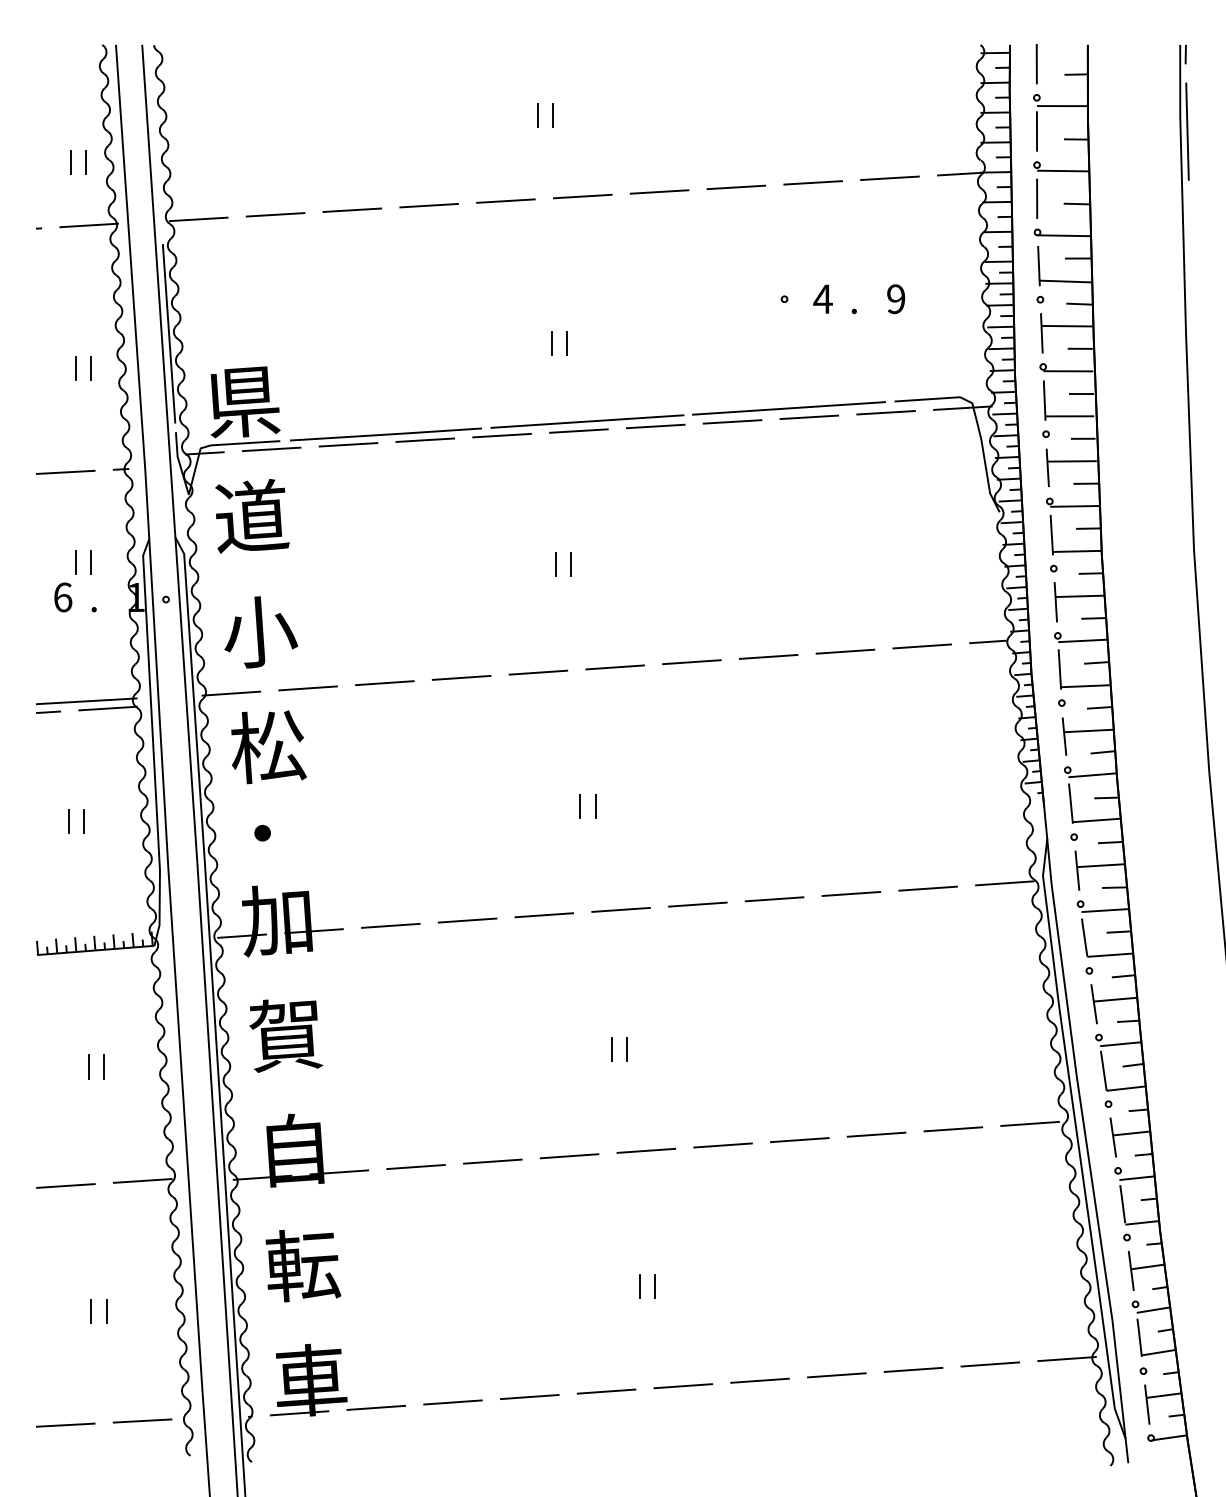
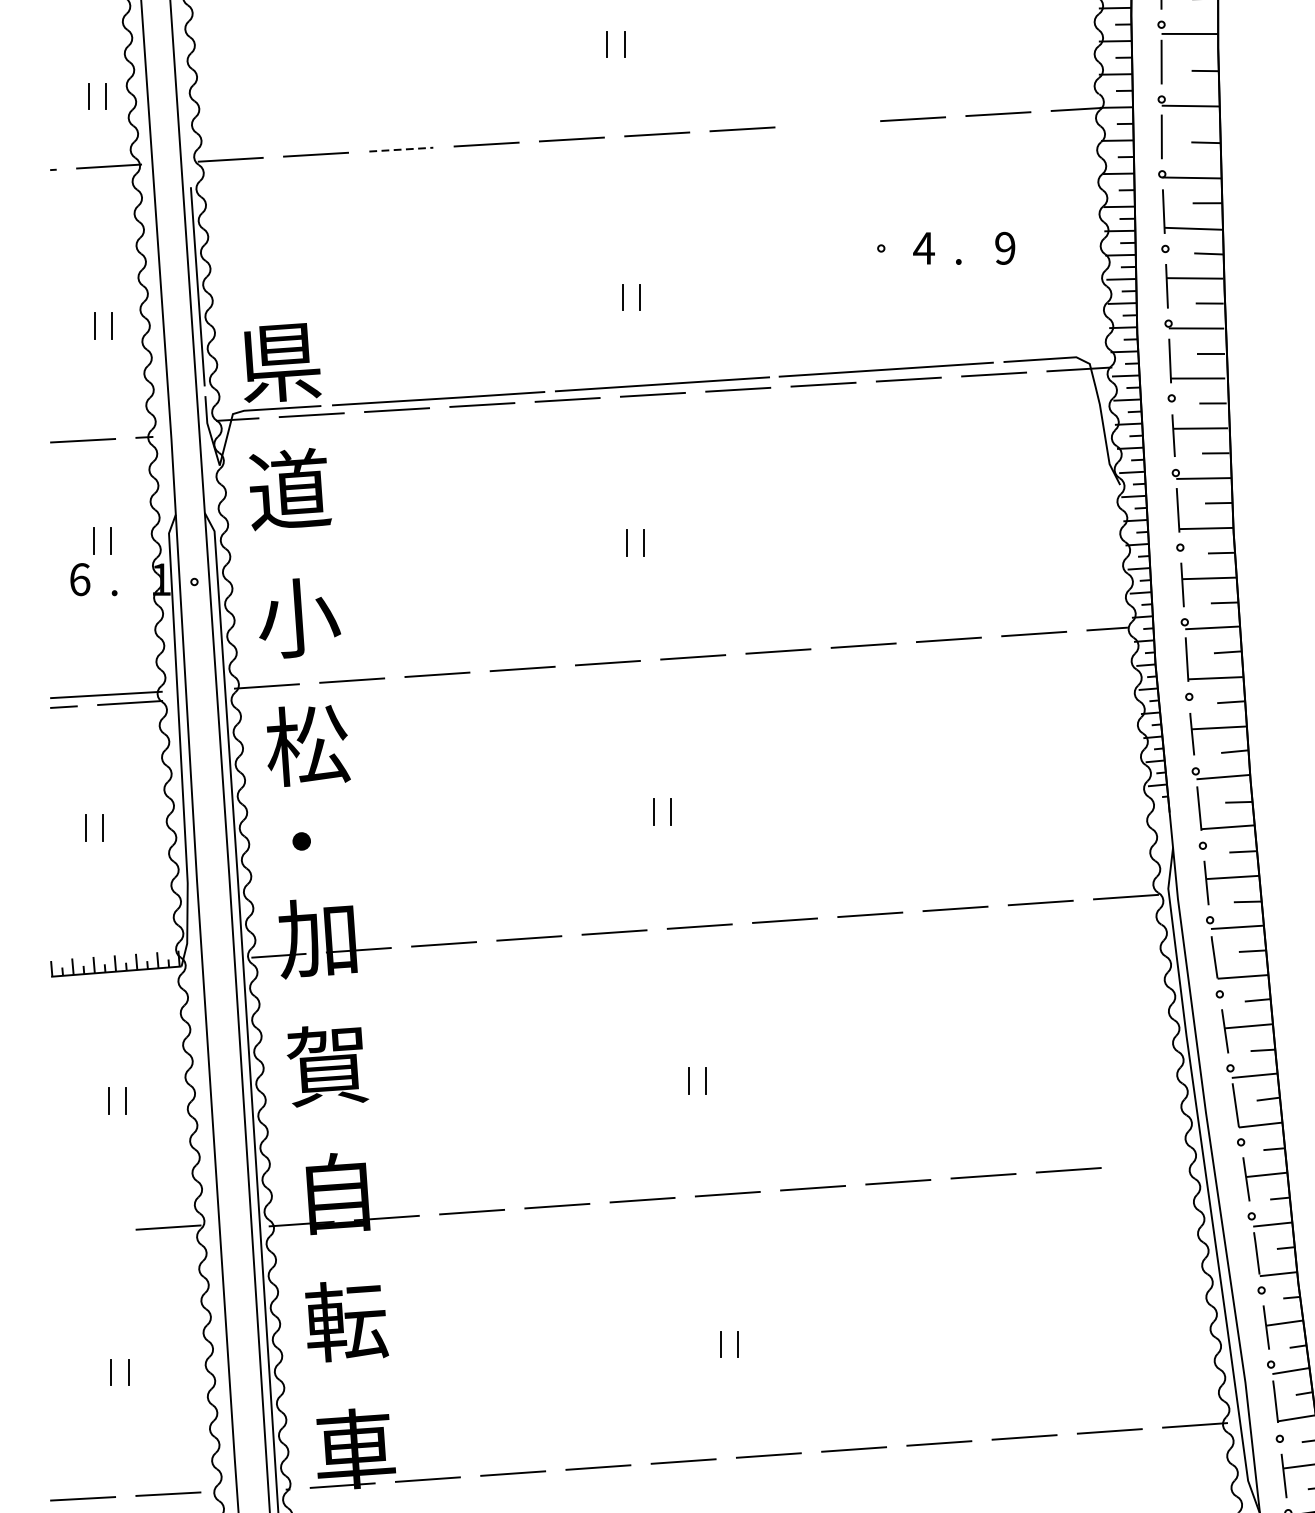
line: (736, 187) -> (827, 124), removed
line: (352, 210) -> (401, 149), solid -> dashed
line: (1029, 1123) -> (1153, 1163), removed
line: (65, 1185) -> (82, 1232), removed

